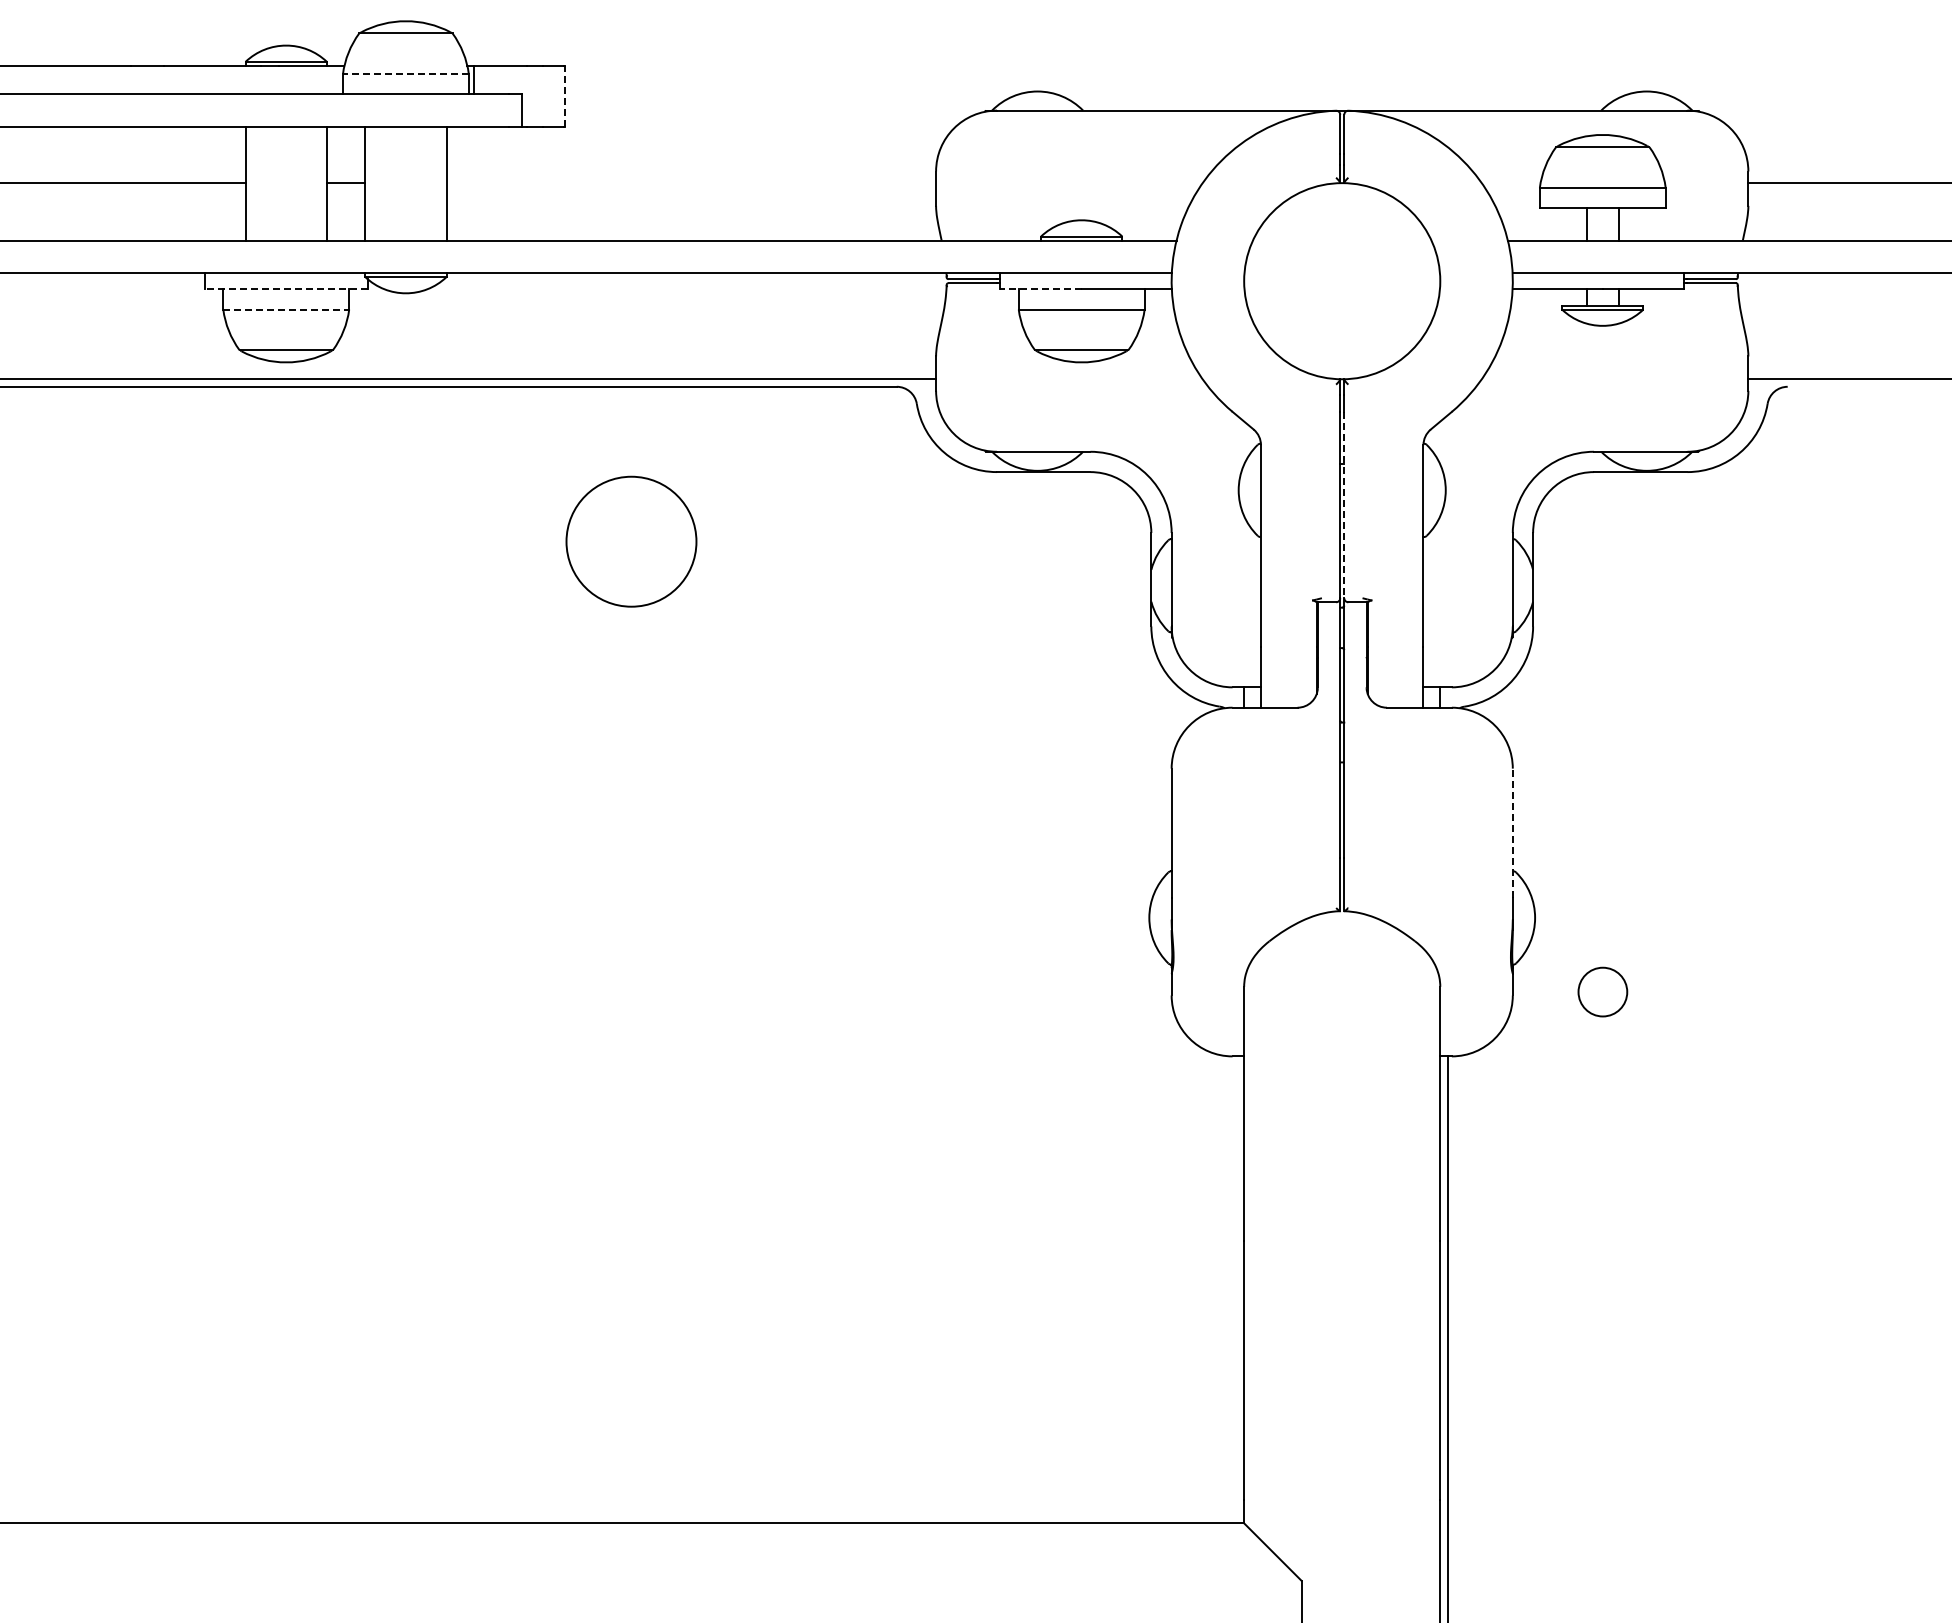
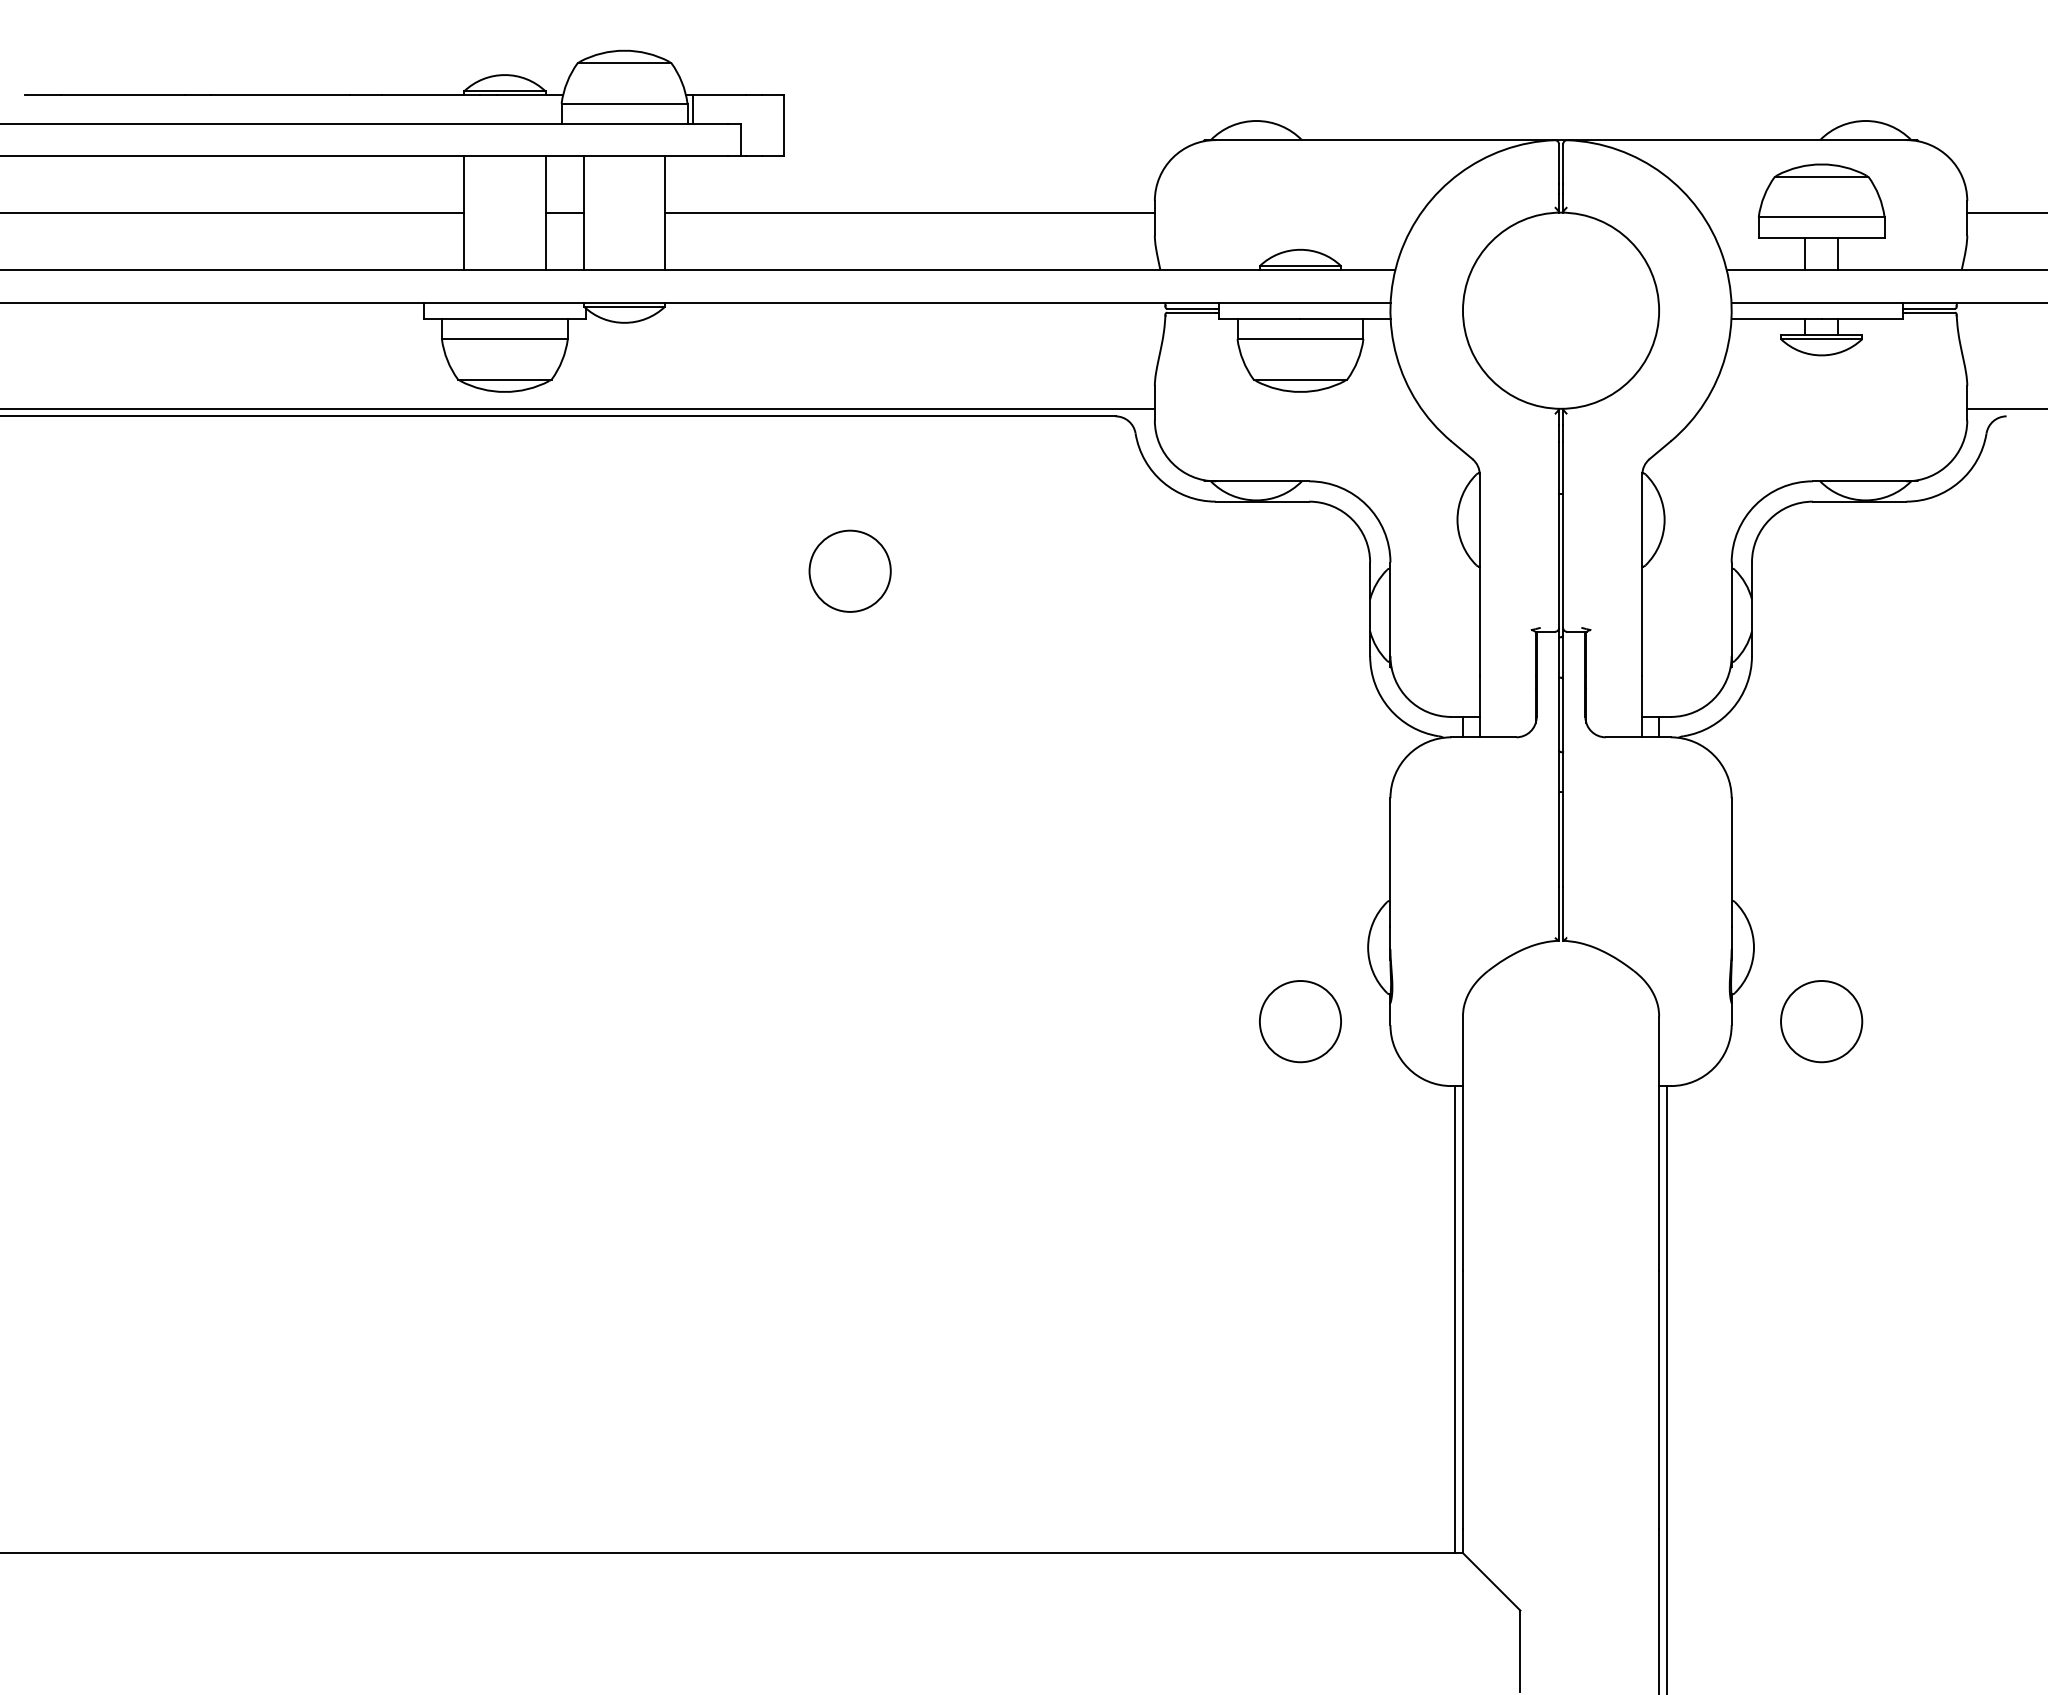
line: (405, 74) -> (624, 103), dashed -> solid
line: (564, 96) -> (783, 125), dashed -> solid
line: (690, 182) -> (909, 212), added
line: (285, 288) -> (504, 318), dashed -> solid
line: (1040, 288) -> (1259, 318), dashed -> solid
line: (285, 309) -> (504, 339), dashed -> solid
line: (1344, 505) -> (1563, 535), dashed -> solid
circle: (630, 540) -> (849, 570), size x0.62
line: (1512, 832) -> (1731, 862), dashed -> solid
circle: (1081, 991) -> (1300, 1021), added
circle: (1602, 991) -> (1821, 1021), size x1.67
line: (1236, 1289) -> (1455, 1319), added

